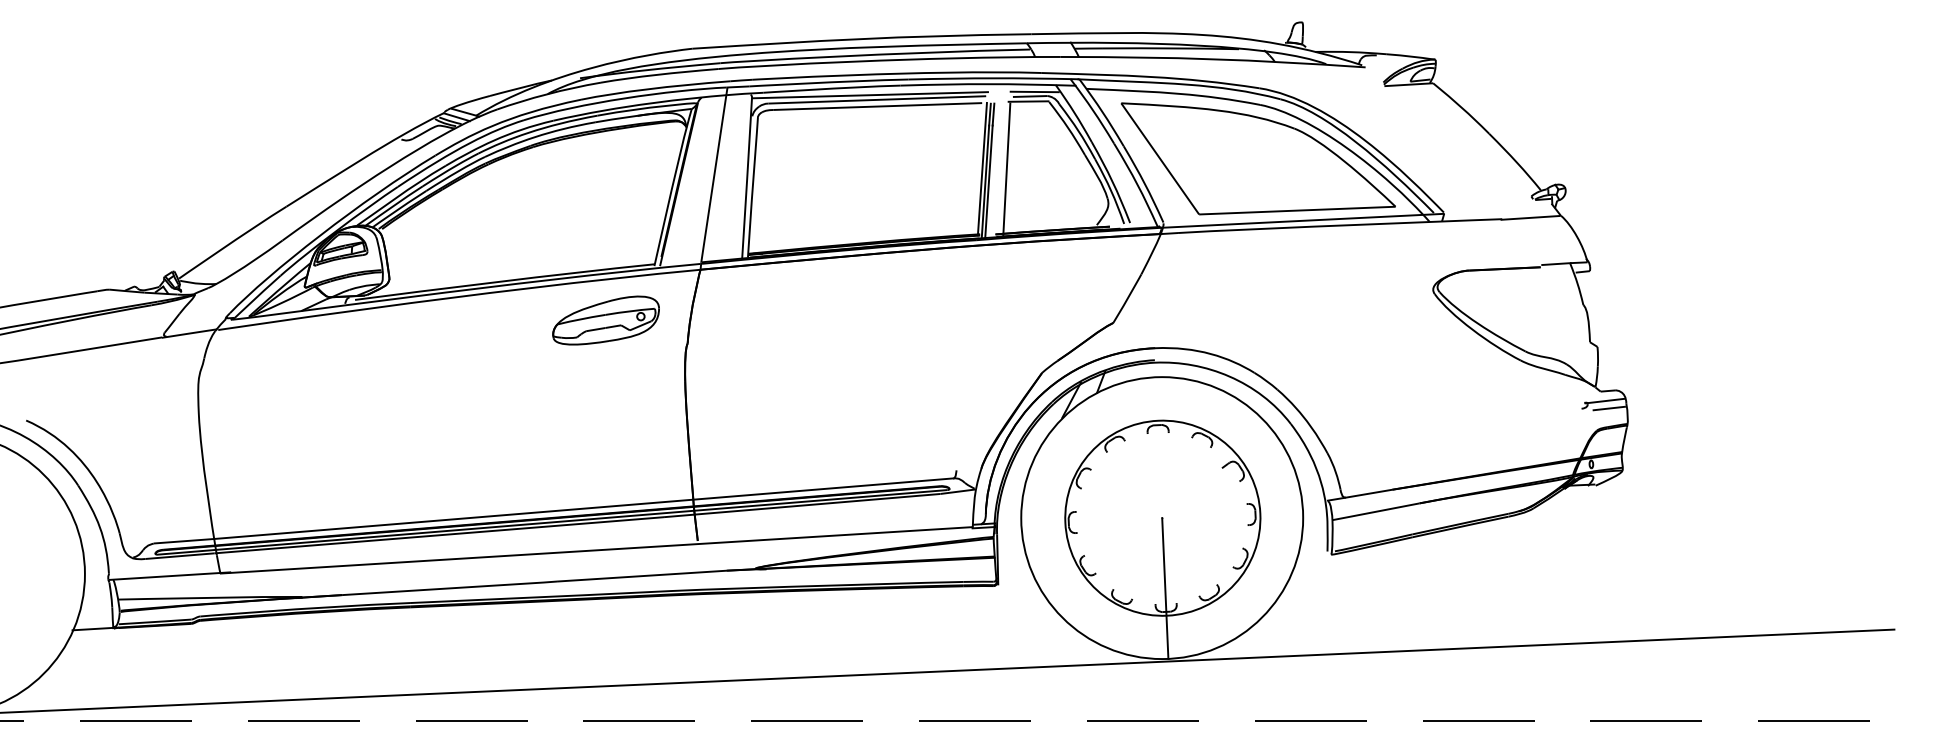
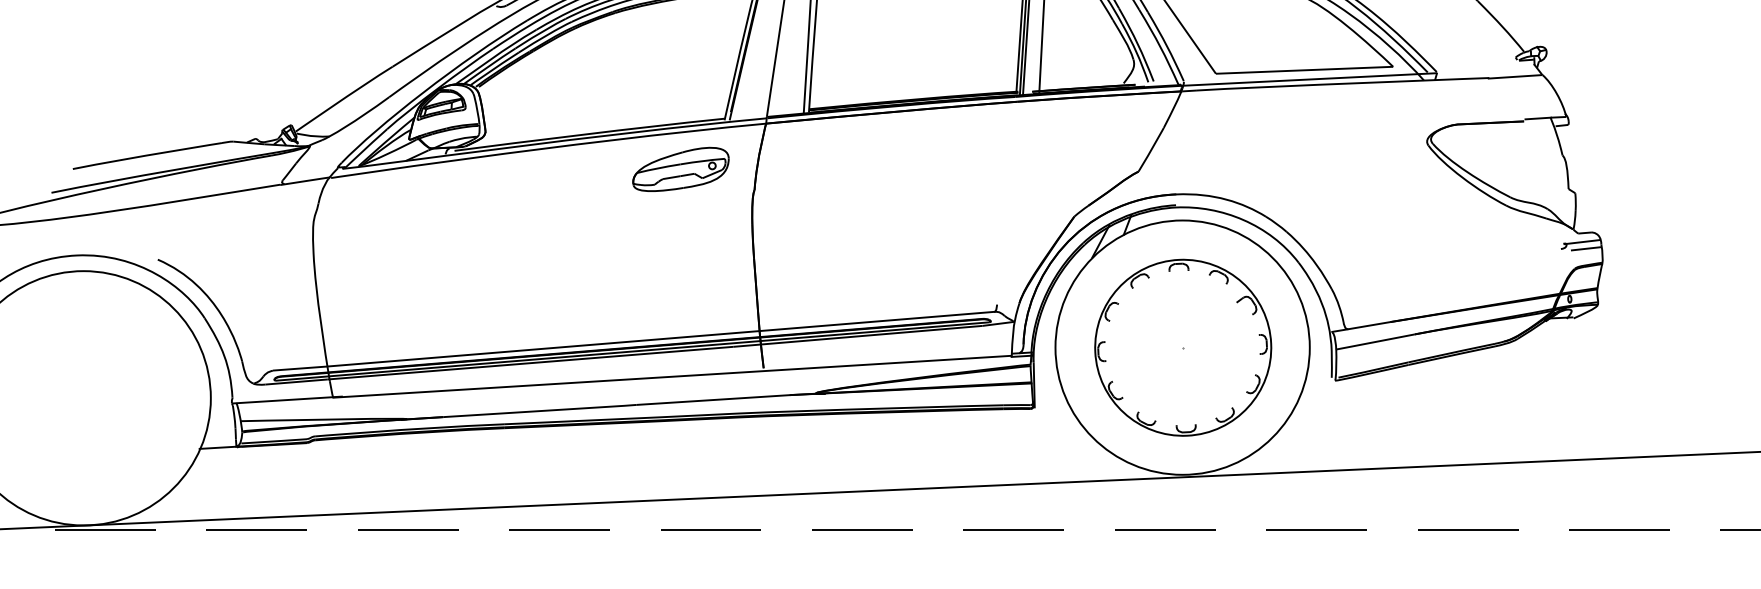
line: (1165, 588) -> (1185, 411), removed

